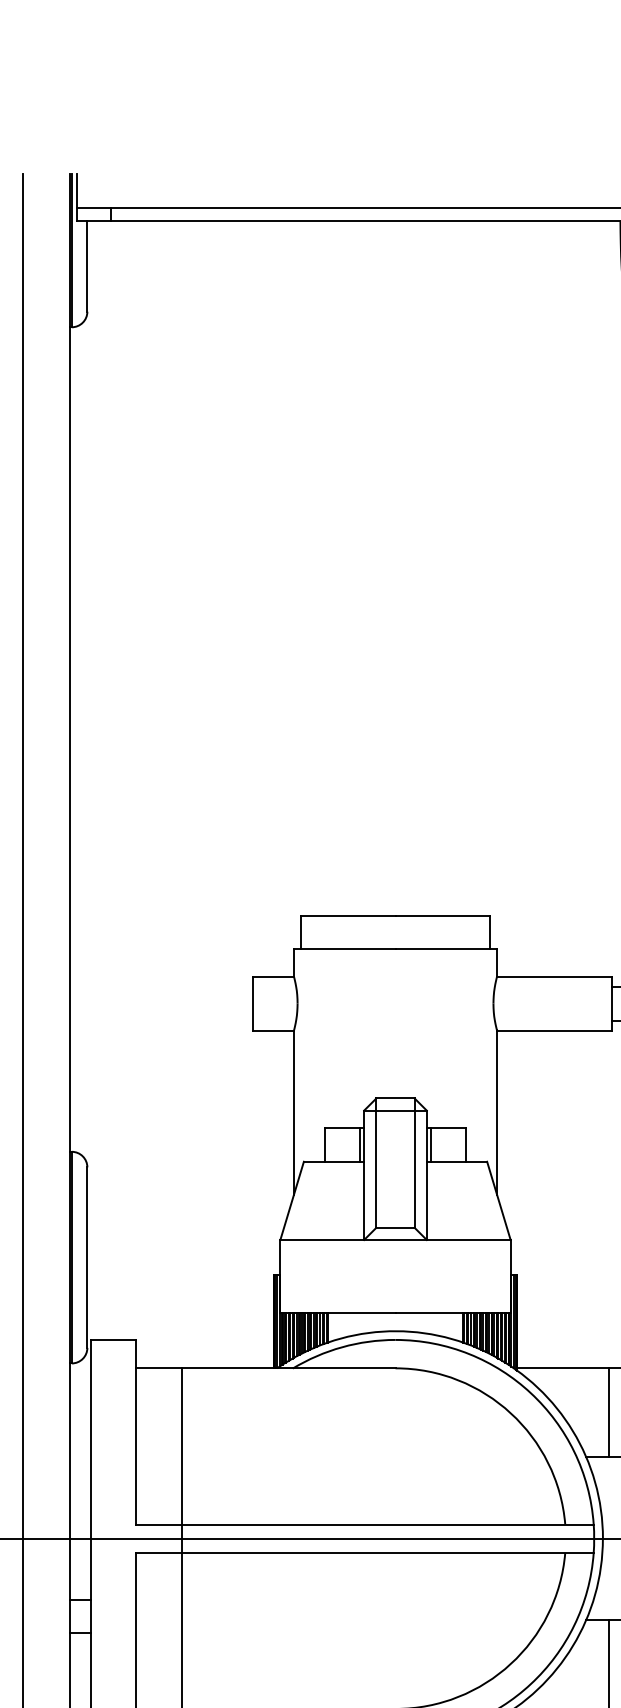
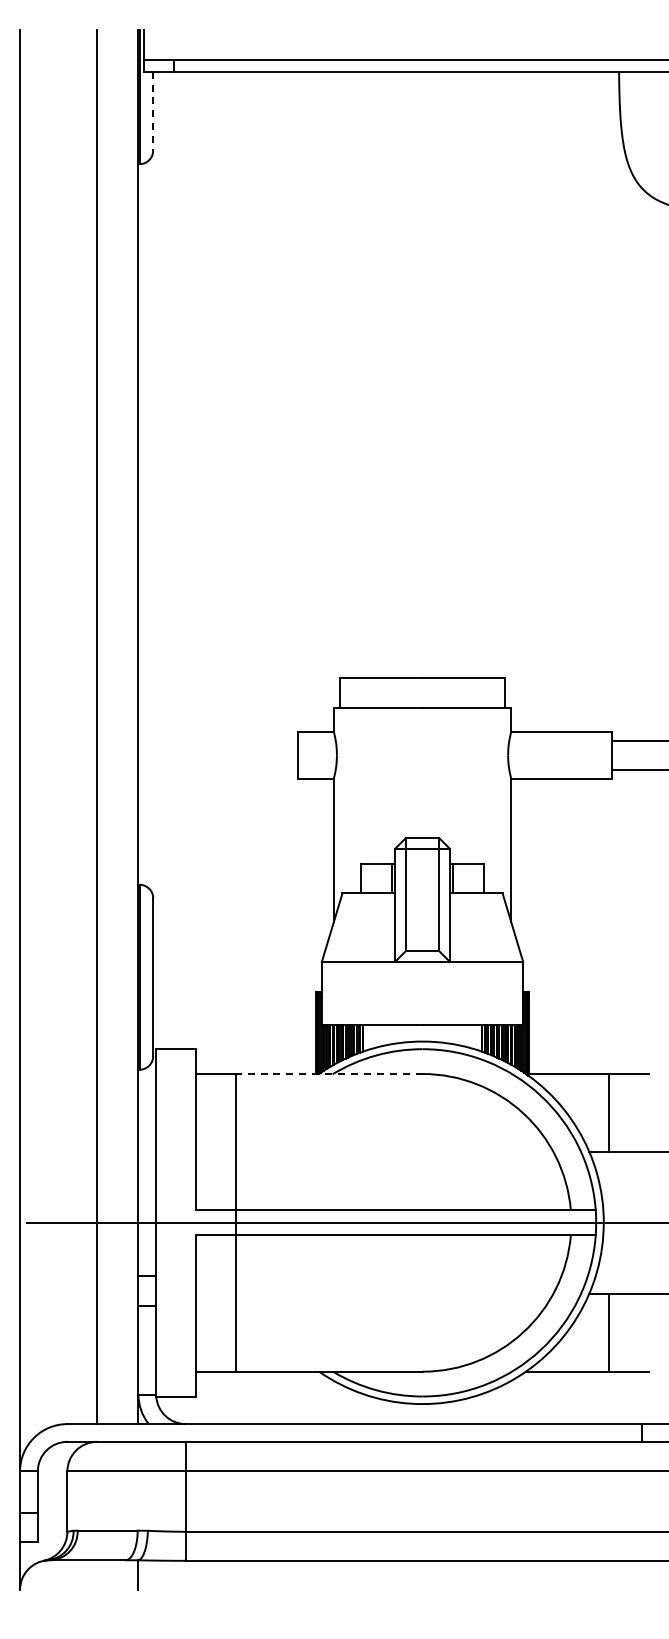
line: (87, 267) -> (153, 111), solid -> dashed
line: (287, 1368) -> (328, 1074), solid -> dashed

